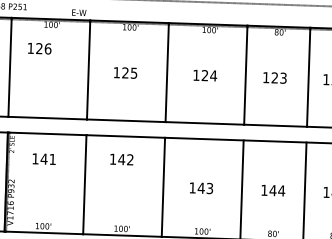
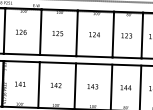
text: (40, 46) -> (21, 31), moved
text: (44, 157) -> (20, 83), moved
text: (122, 159) -> (56, 85), moved

